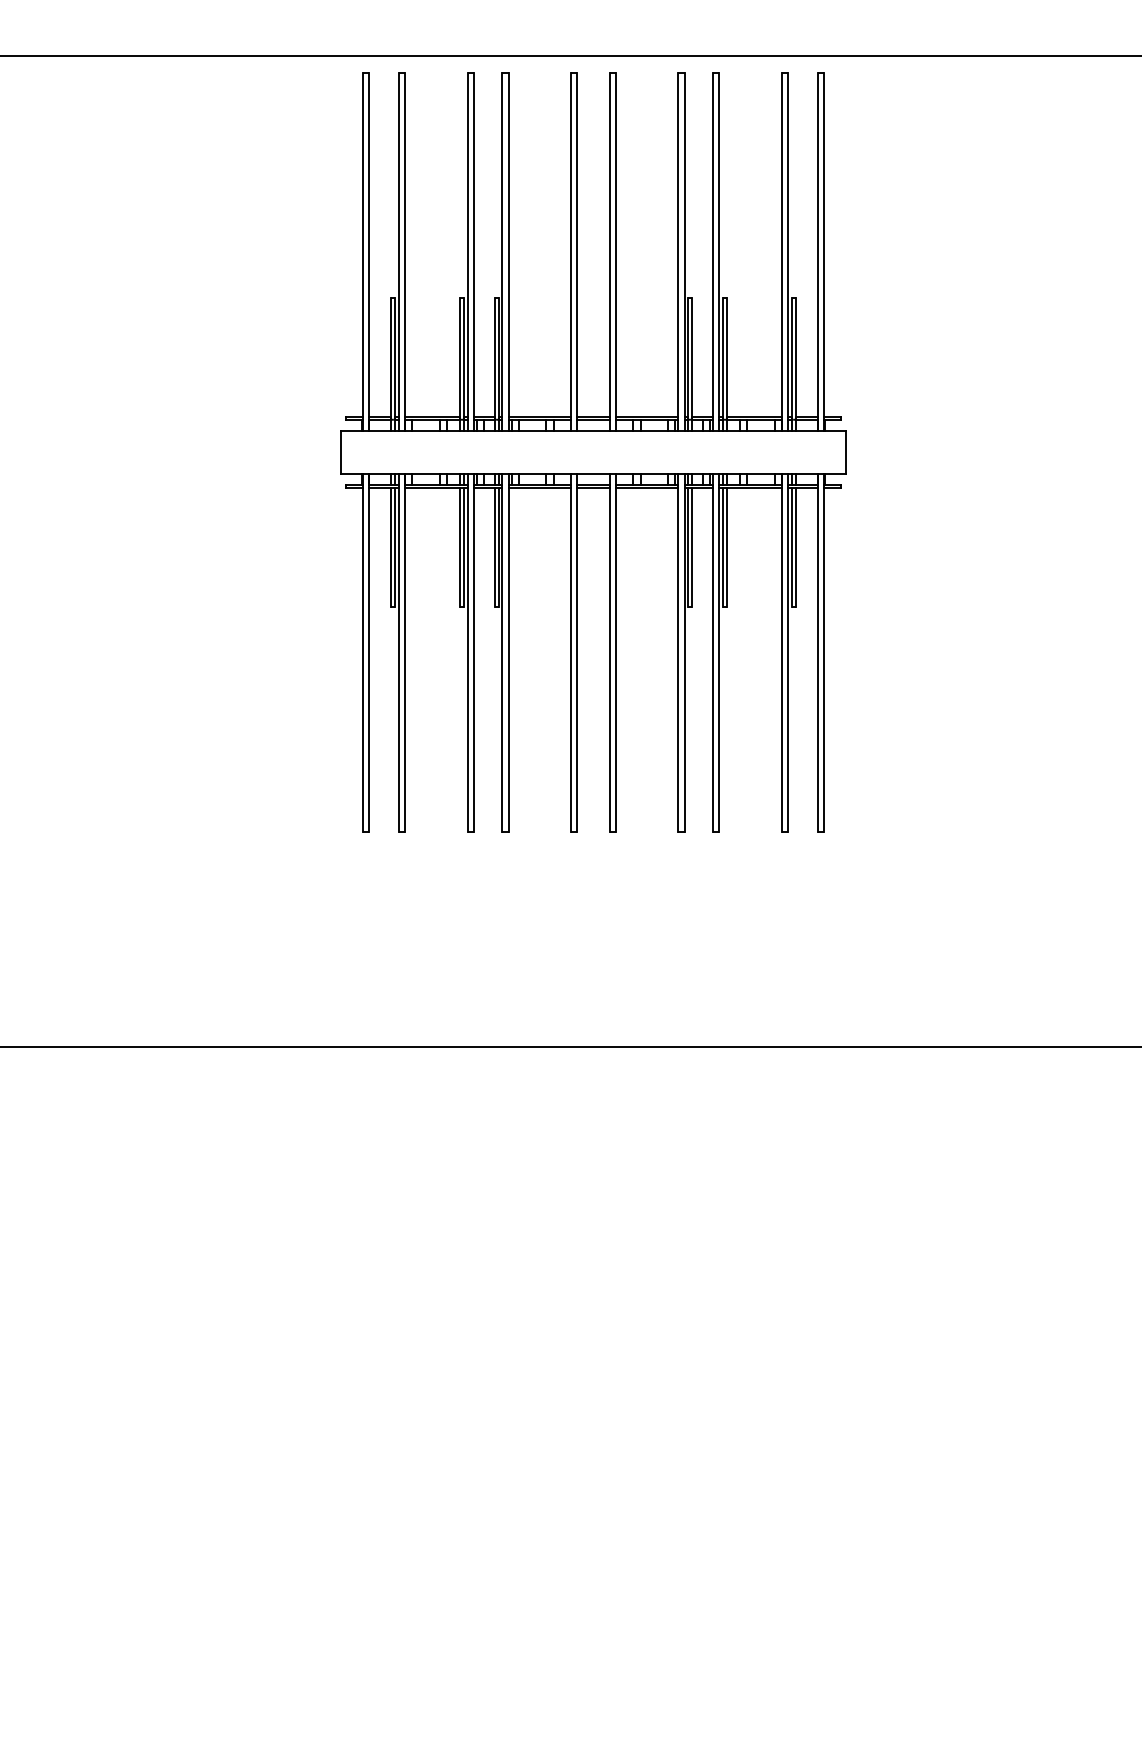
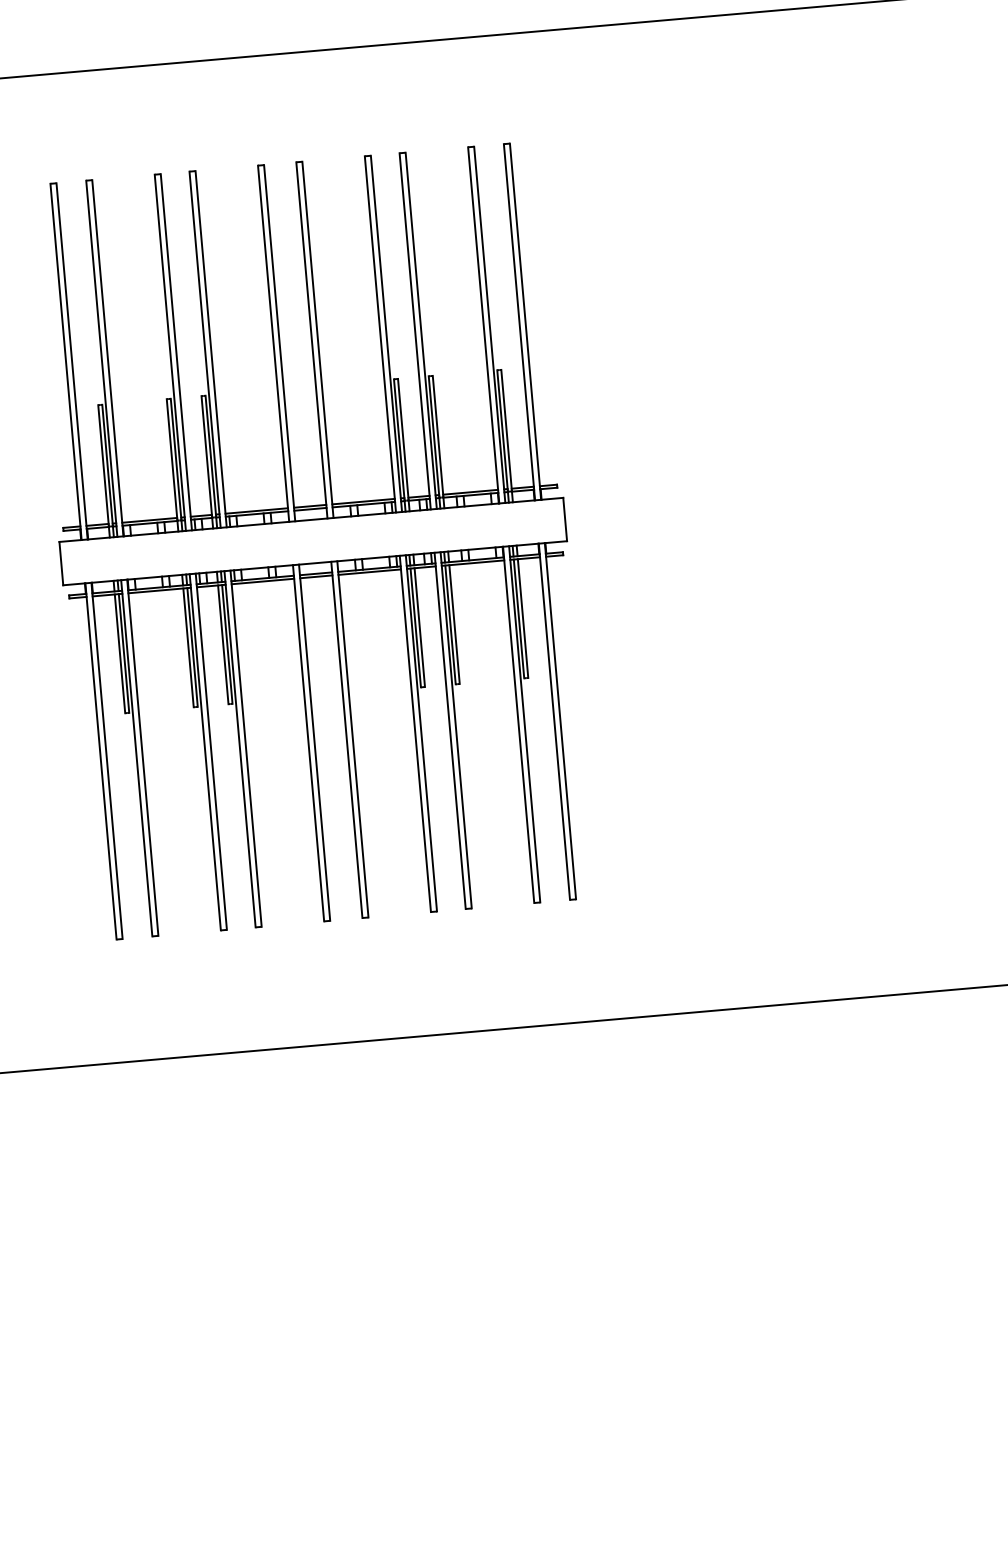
part: (593, 452) -> (313, 541), moved

